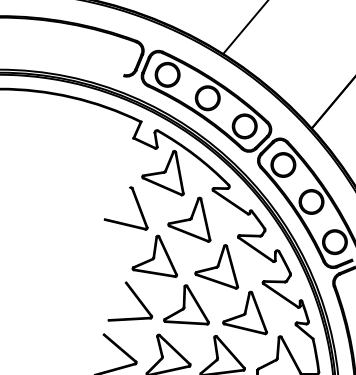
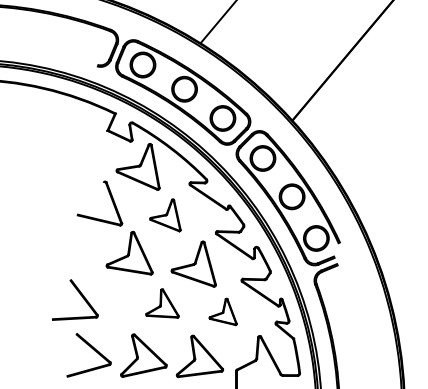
part: (189, 220) -> (165, 215), size x0.7
part: (134, 296) -> (79, 294), moved
part: (186, 304) -> (162, 303), size x0.7
part: (244, 312) -> (222, 311), size x0.6

